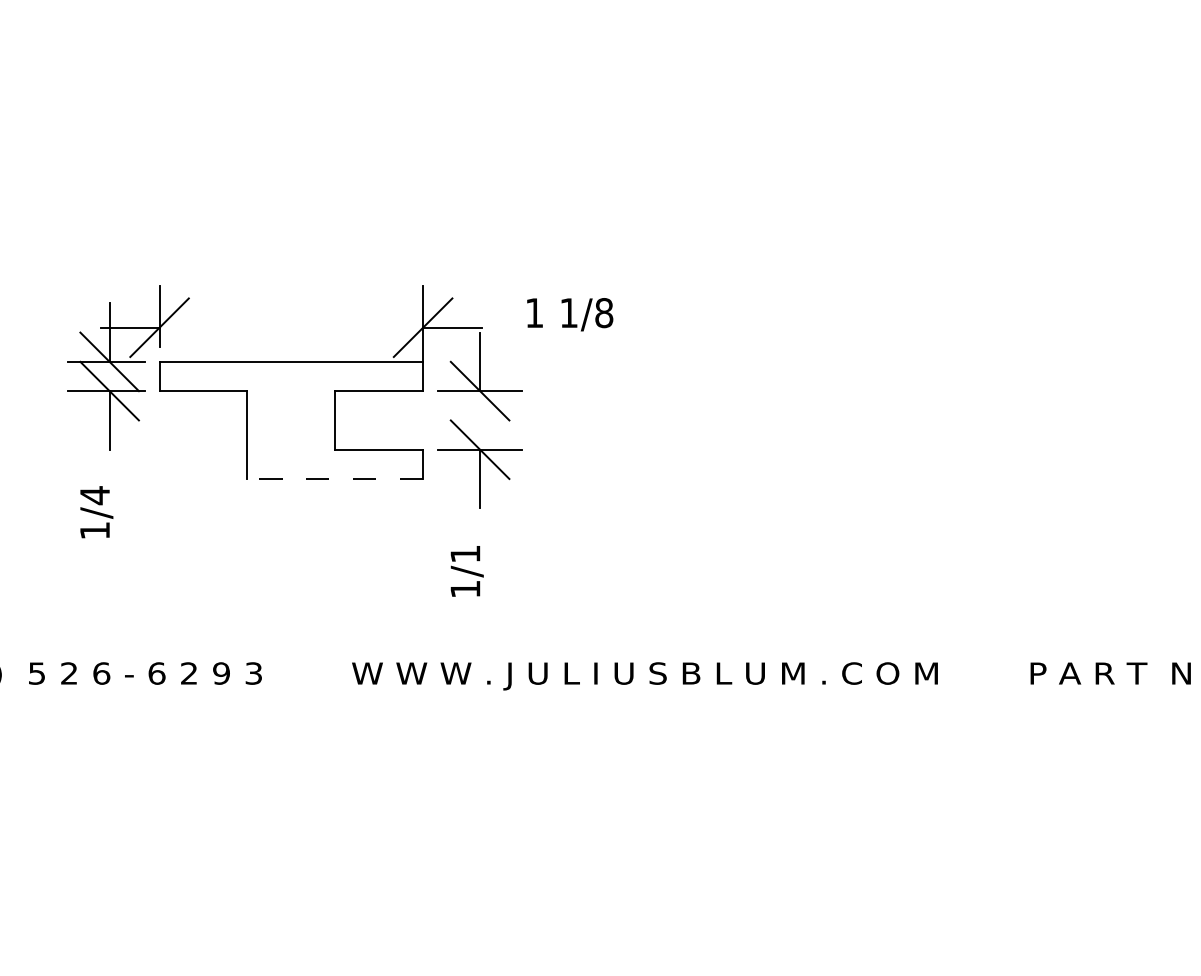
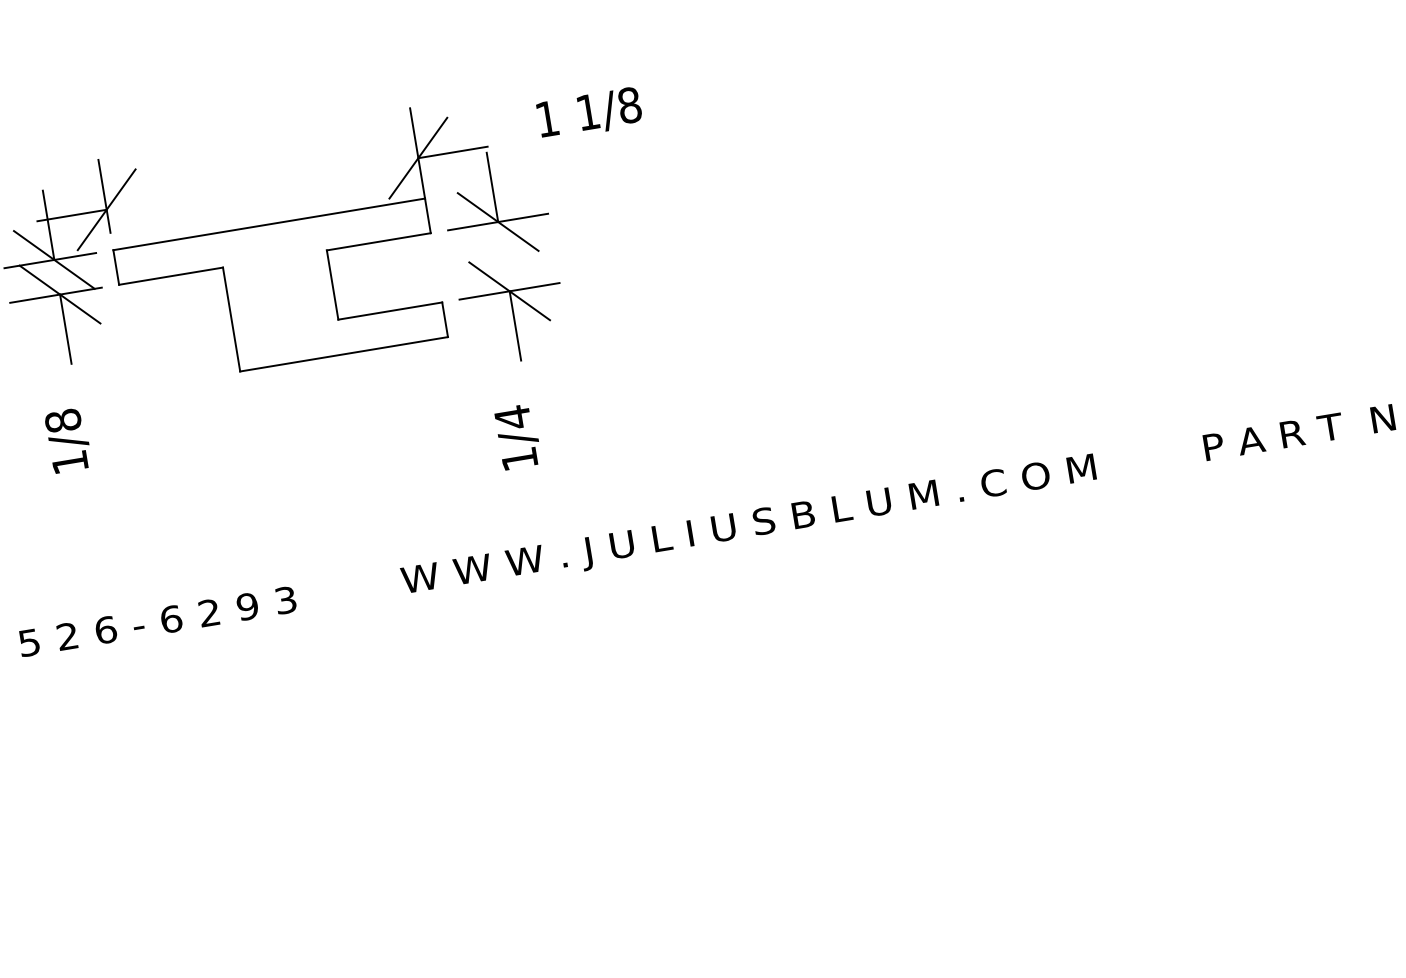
line: (335, 478) -> (344, 353), dashed -> solid
text: (94, 495) -> (62, 420), 1/4 -> 1/8
text: (465, 553) -> (512, 416), 1/1 -> 1/4

